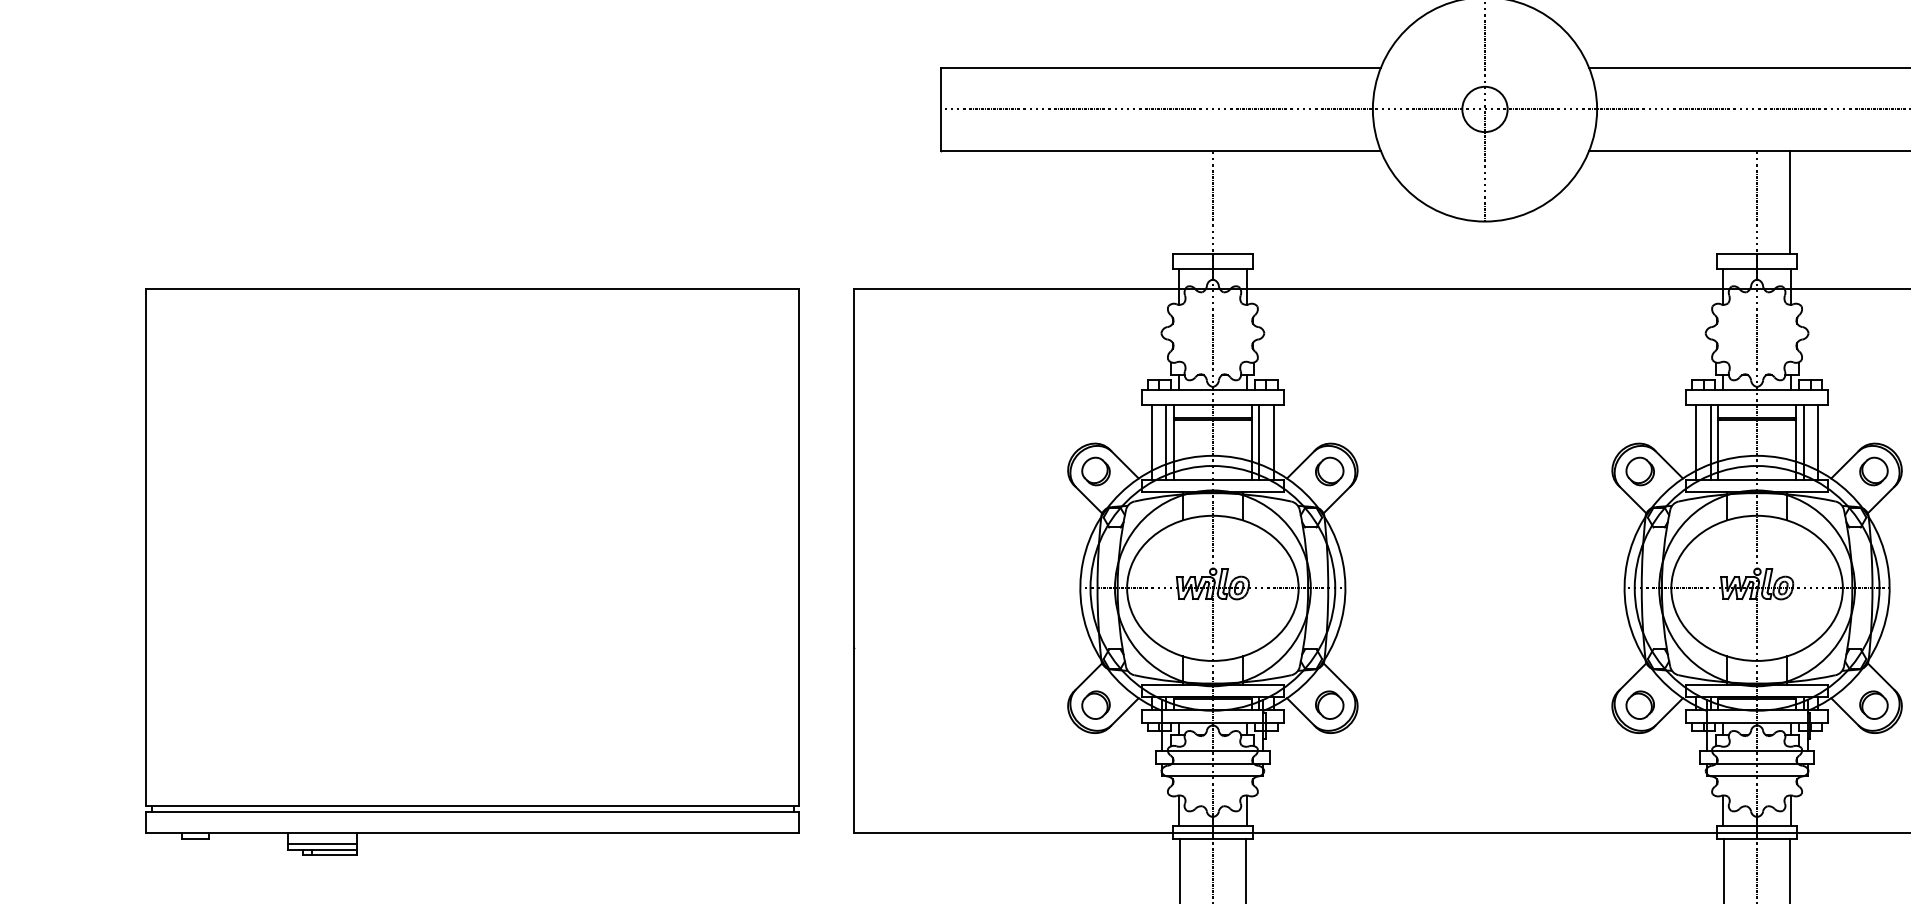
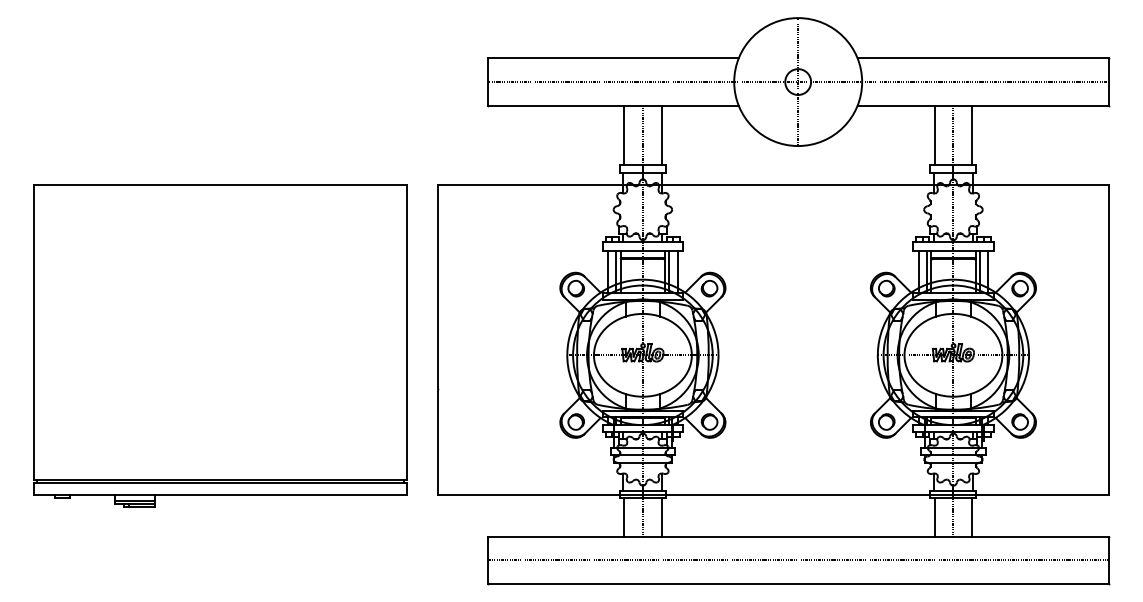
line: (1180, 201) -> (624, 134), added
line: (1245, 201) -> (661, 134), added
line: (1723, 201) -> (934, 134), added

